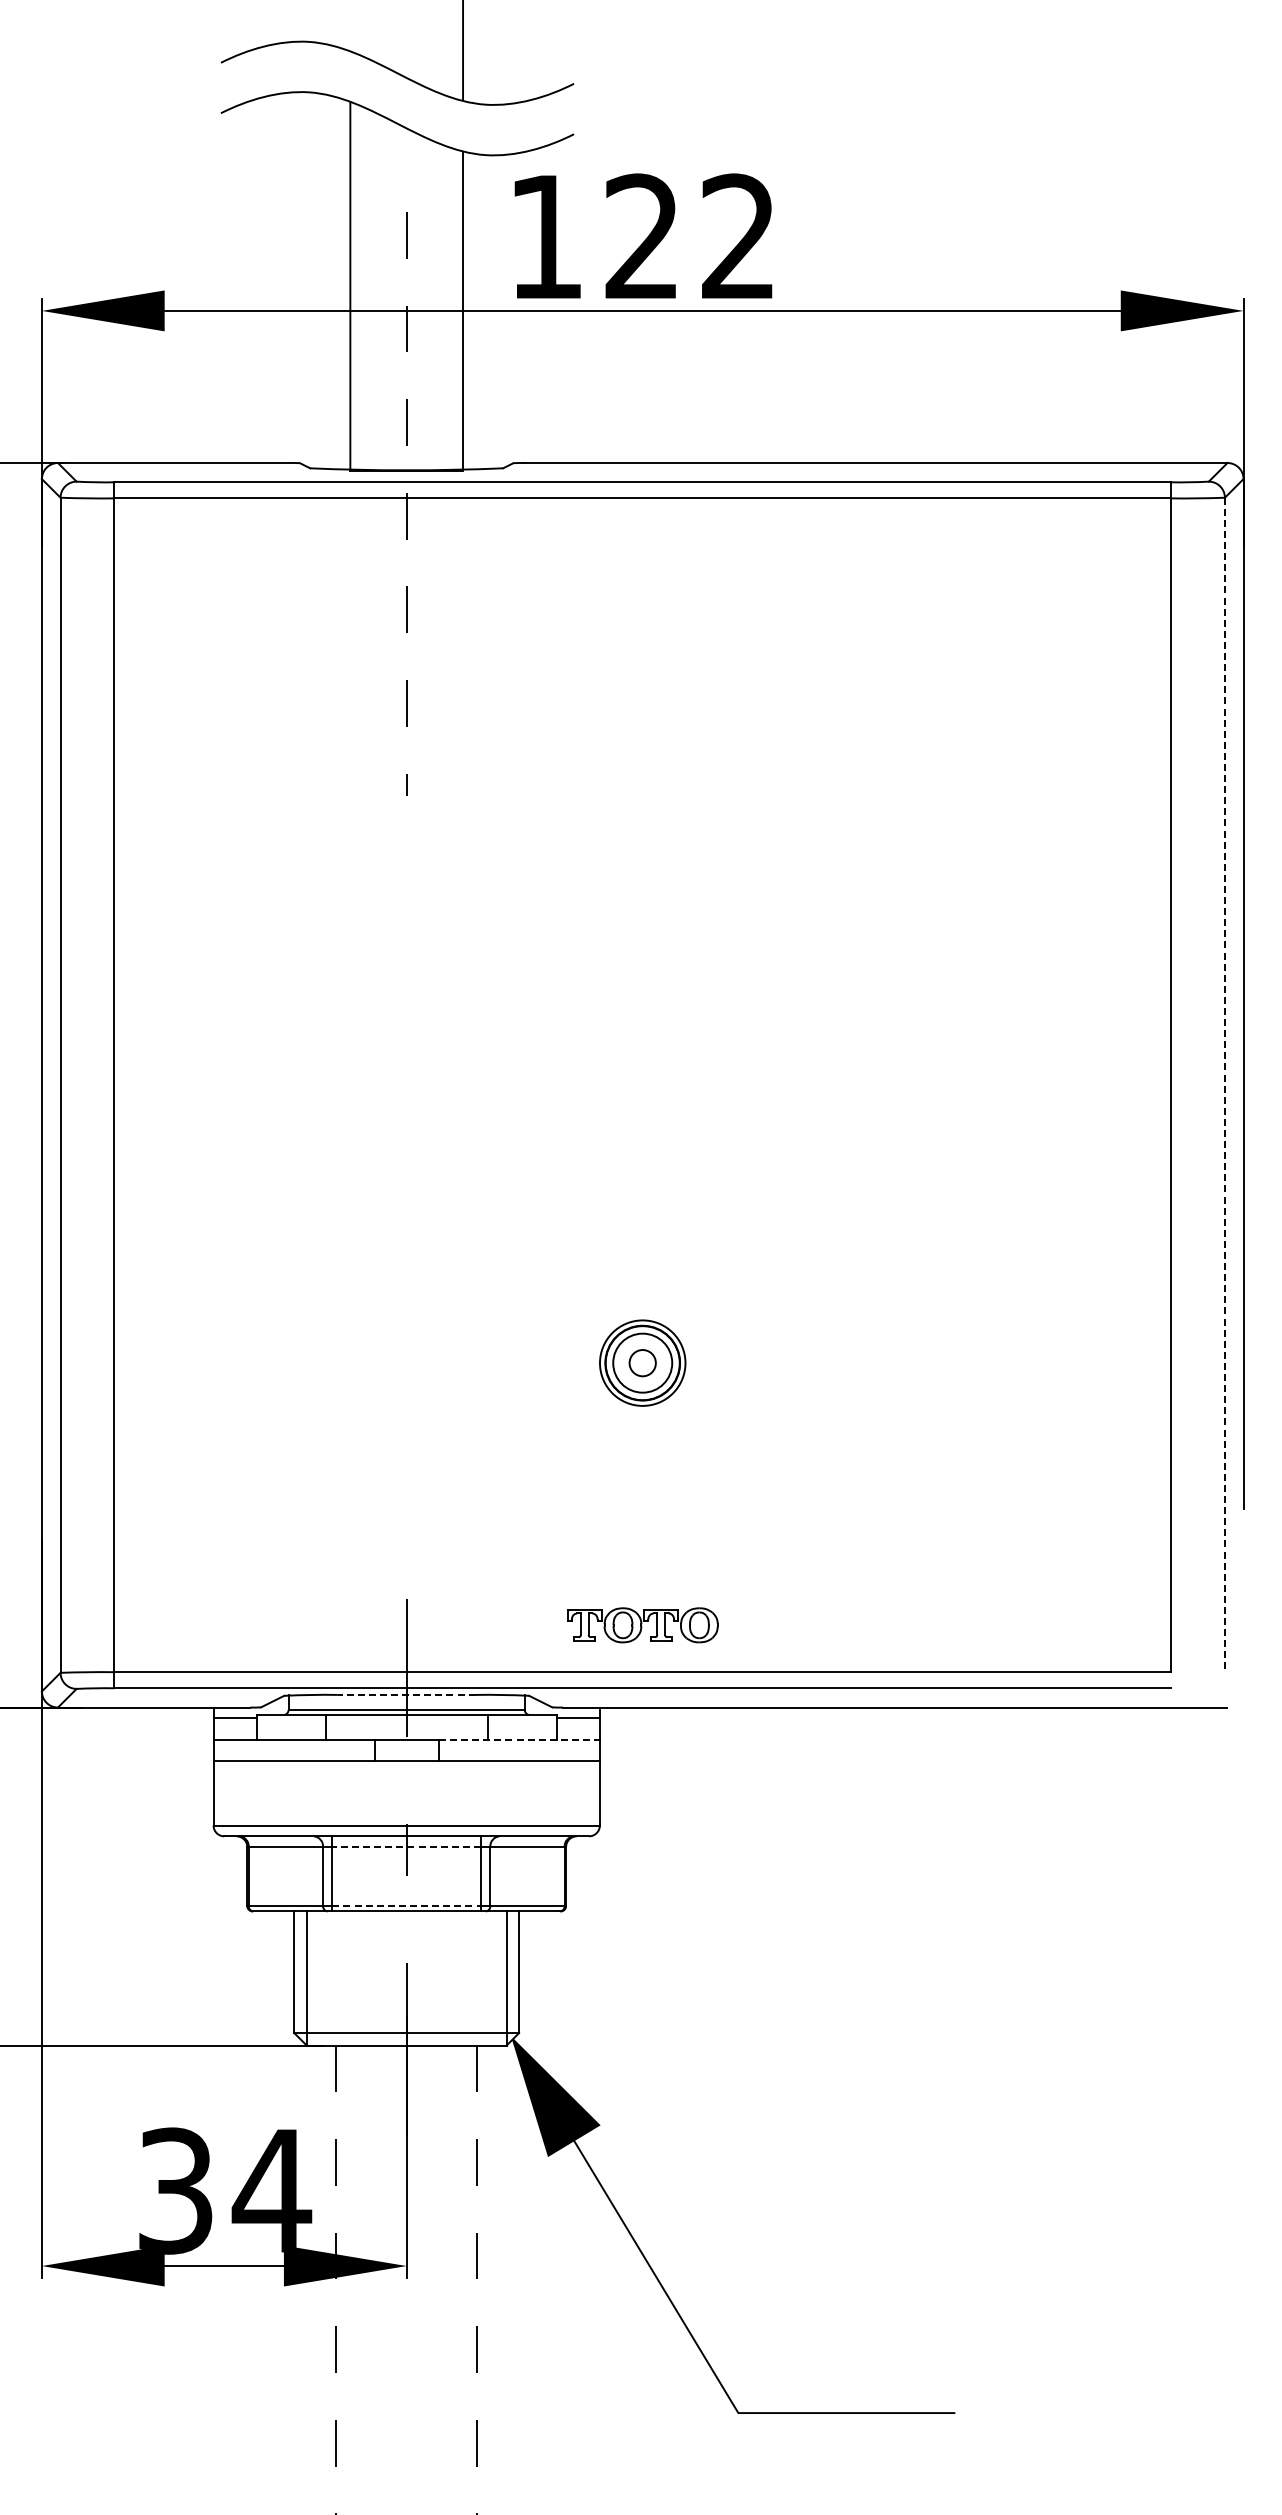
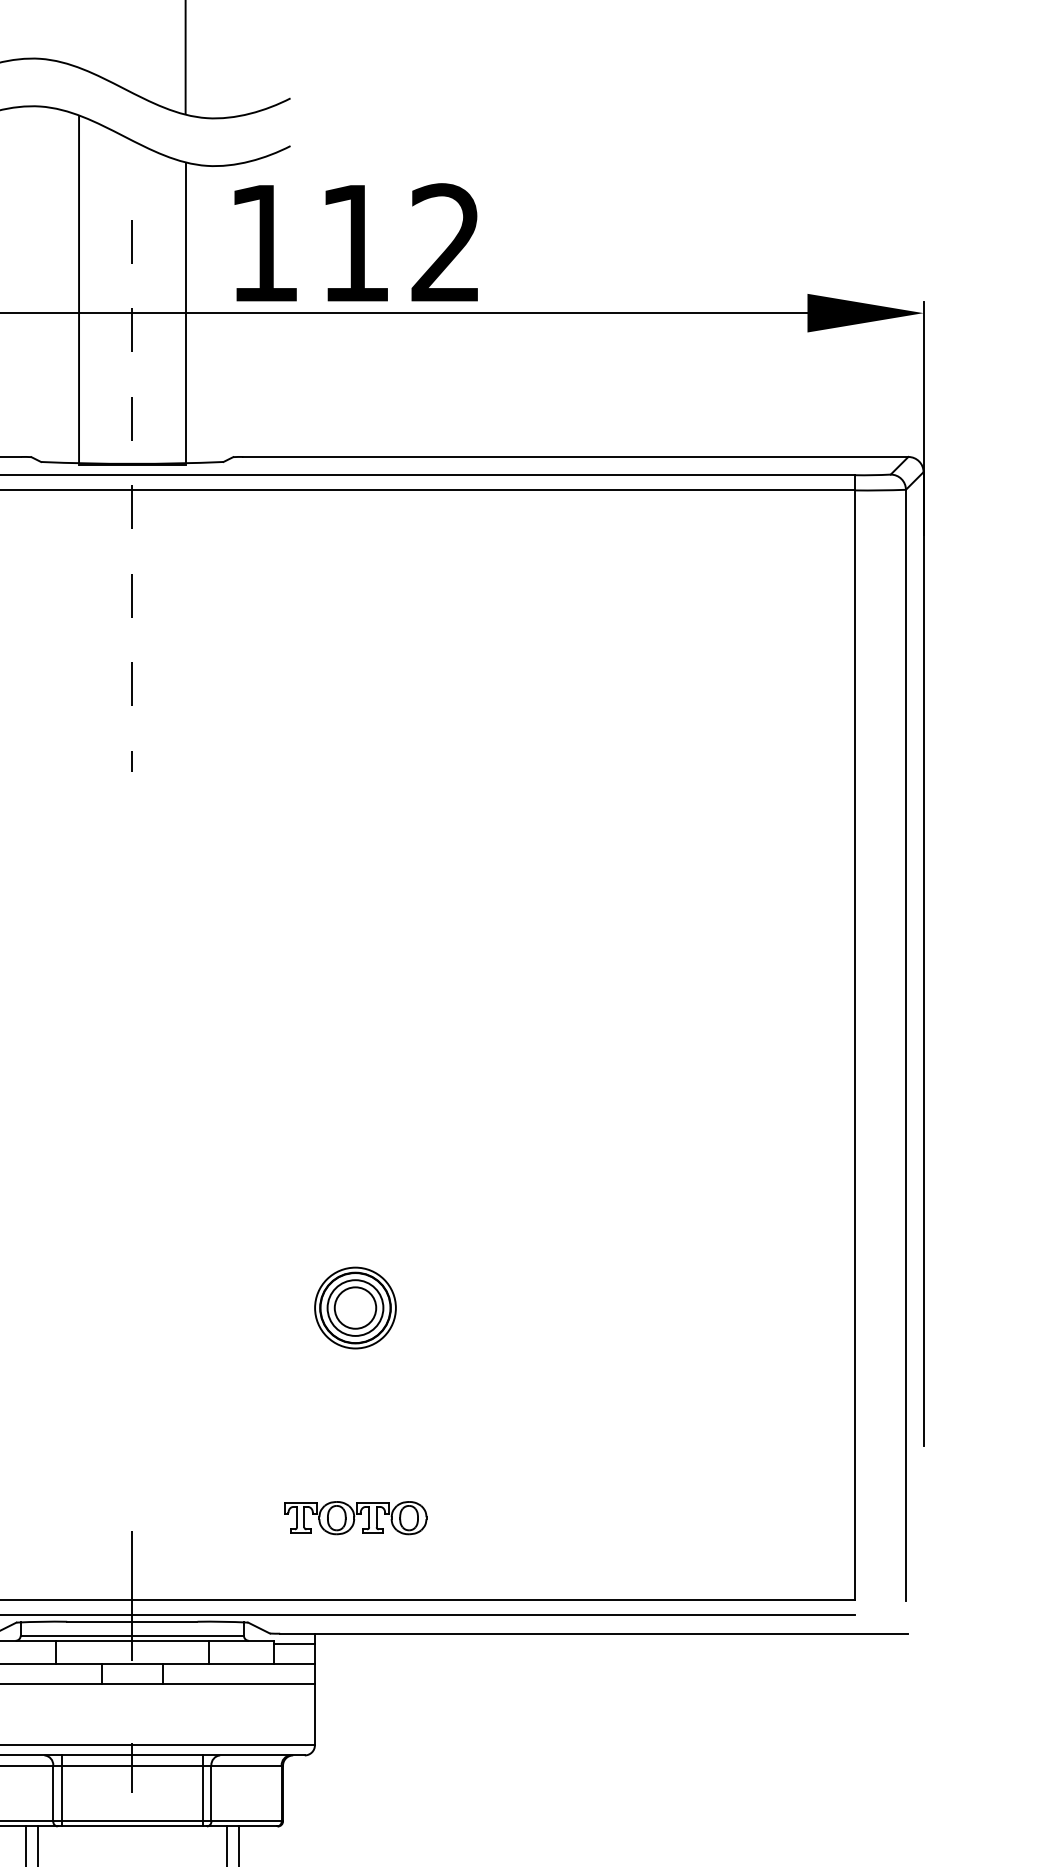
text: (640, 235) -> (353, 241), 122 -> 112
line: (1224, 1085) -> (905, 1045), dashed -> solid
circle: (642, 1363) -> (355, 1308), size x1.67
part: (642, 1625) -> (355, 1518), moved
line: (406, 1694) -> (132, 1621), dashed -> solid
line: (519, 1739) -> (238, 1663), dashed -> solid
line: (406, 1847) -> (132, 1766), dashed -> solid
line: (407, 1906) -> (133, 1821), dashed -> solid

